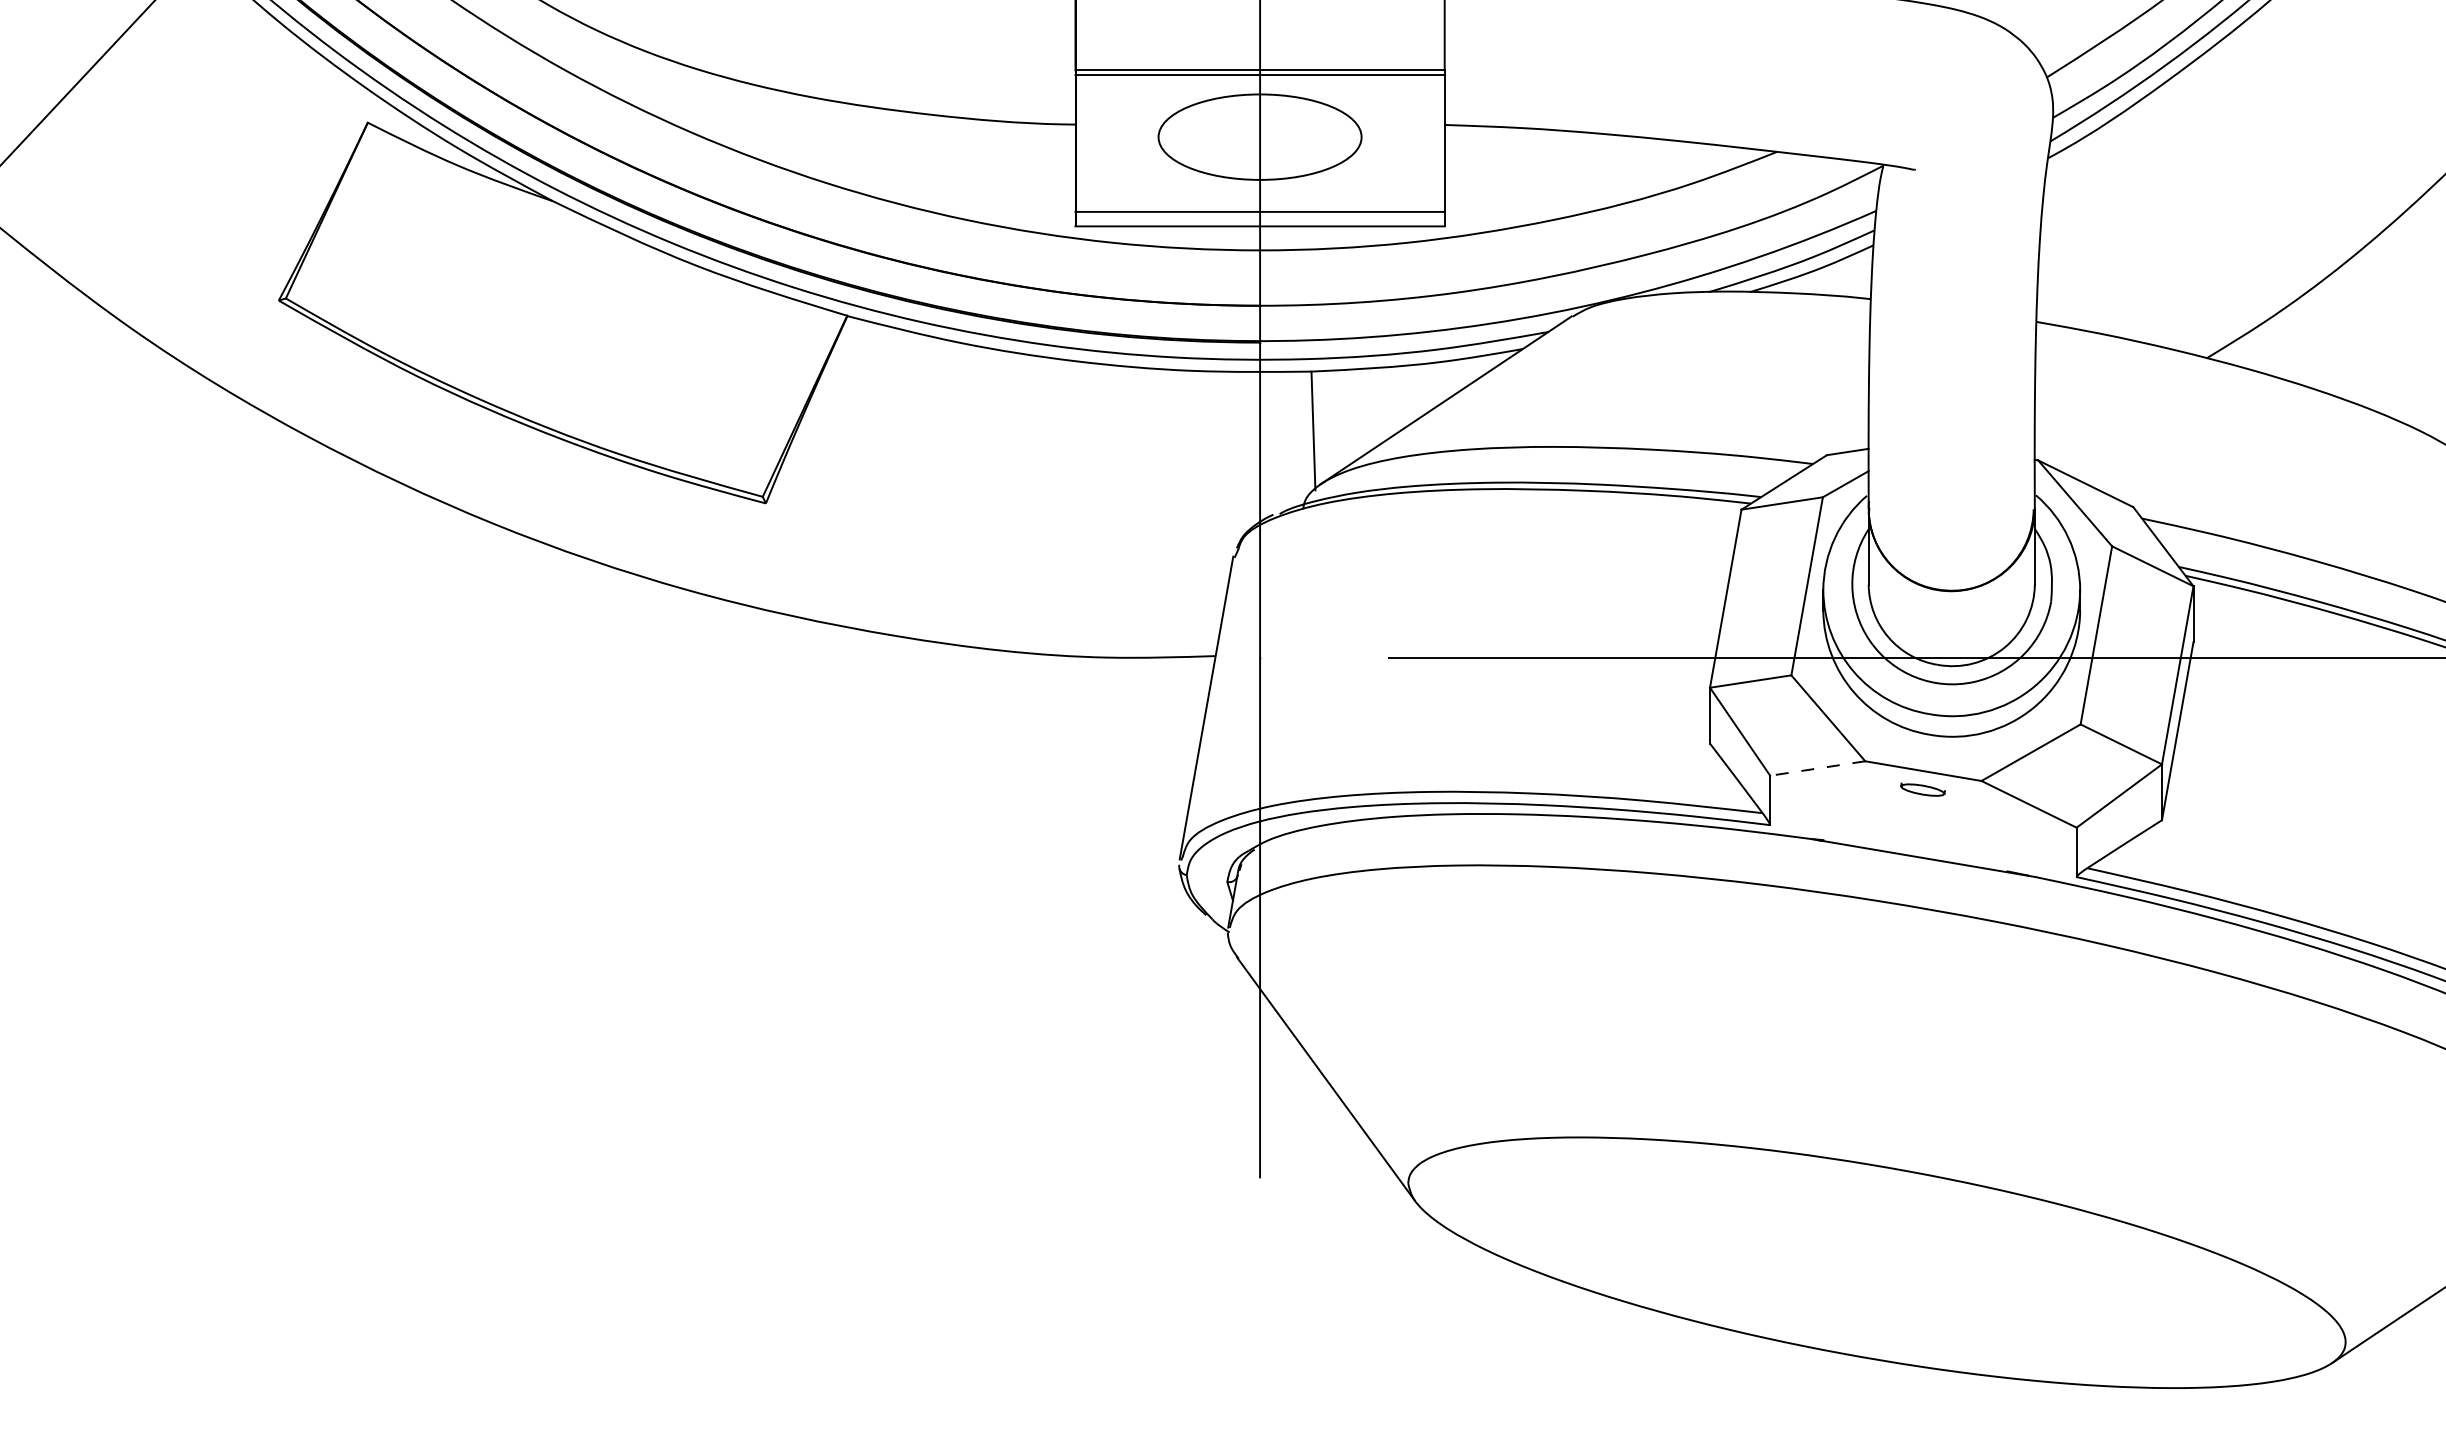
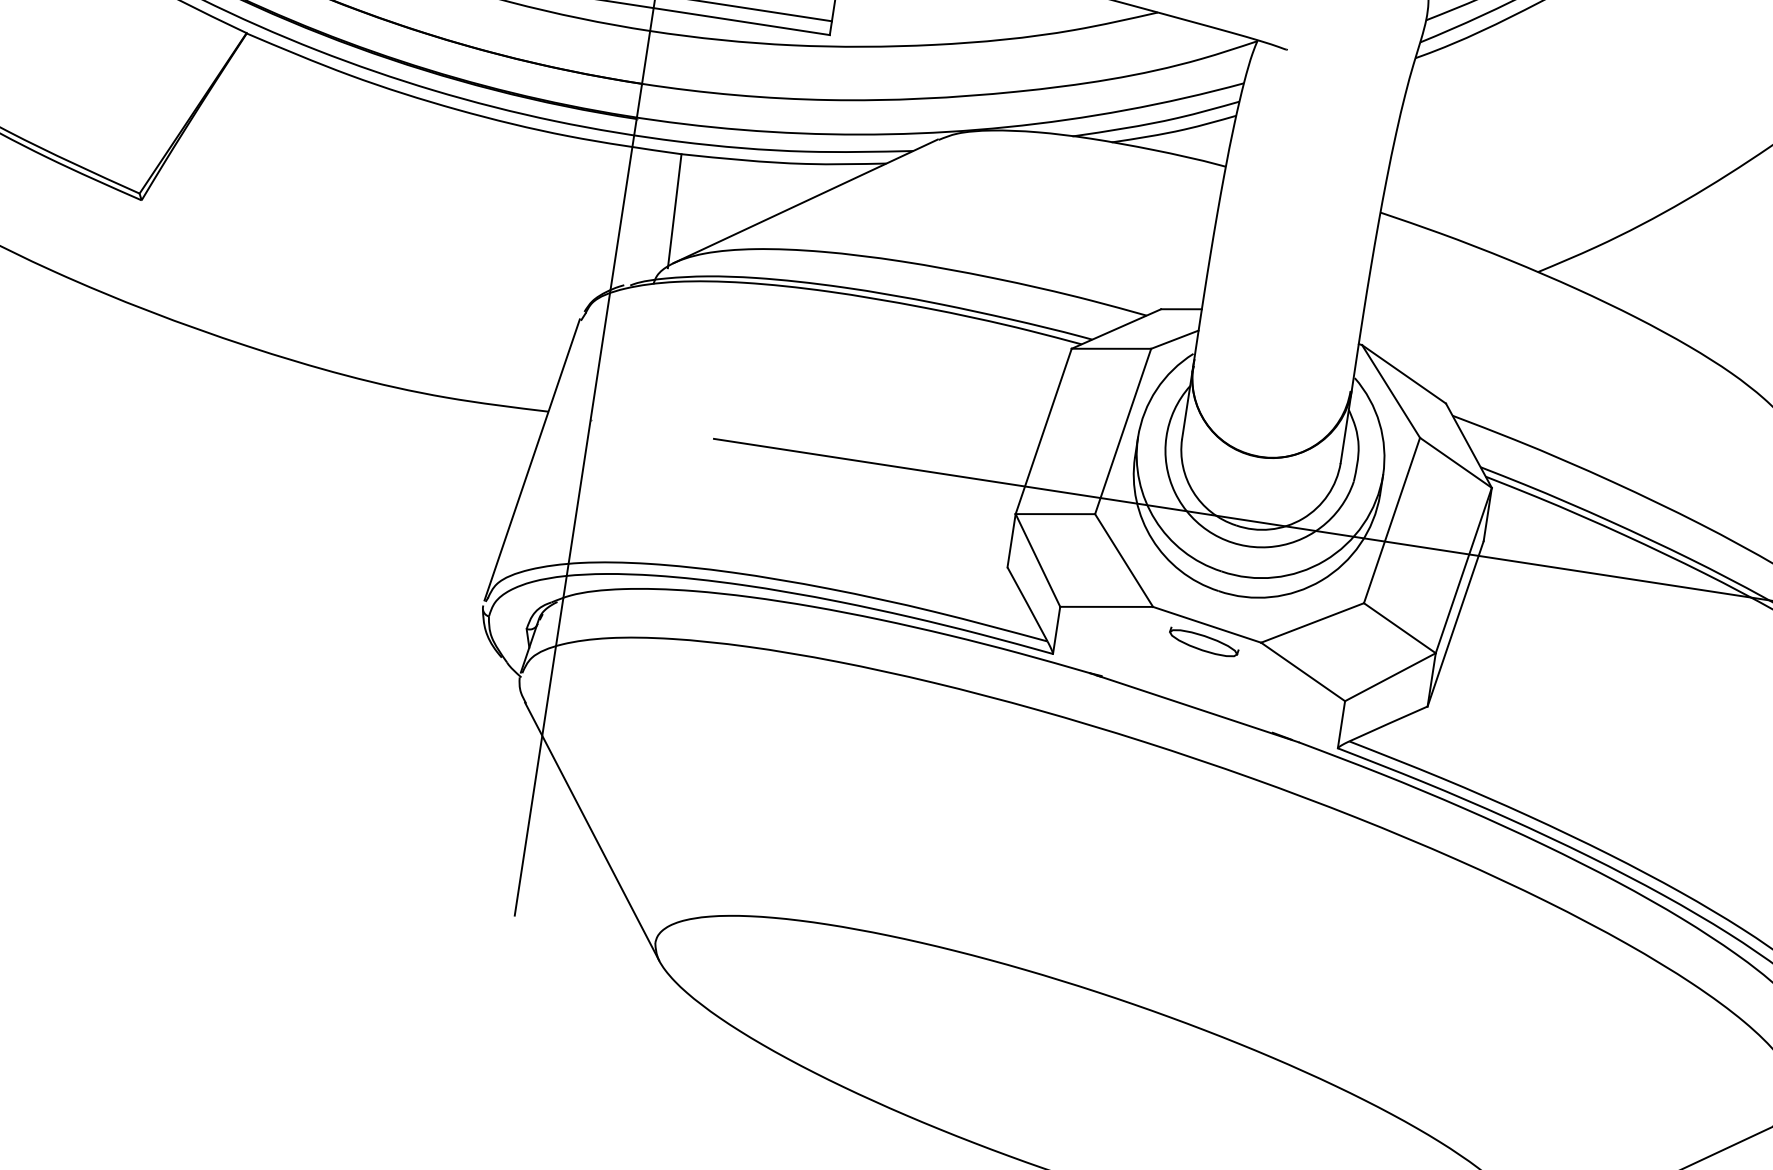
line: (1817, 768) -> (1106, 606), dashed -> solid
part: (1922, 789) -> (1203, 642), size x1.67

